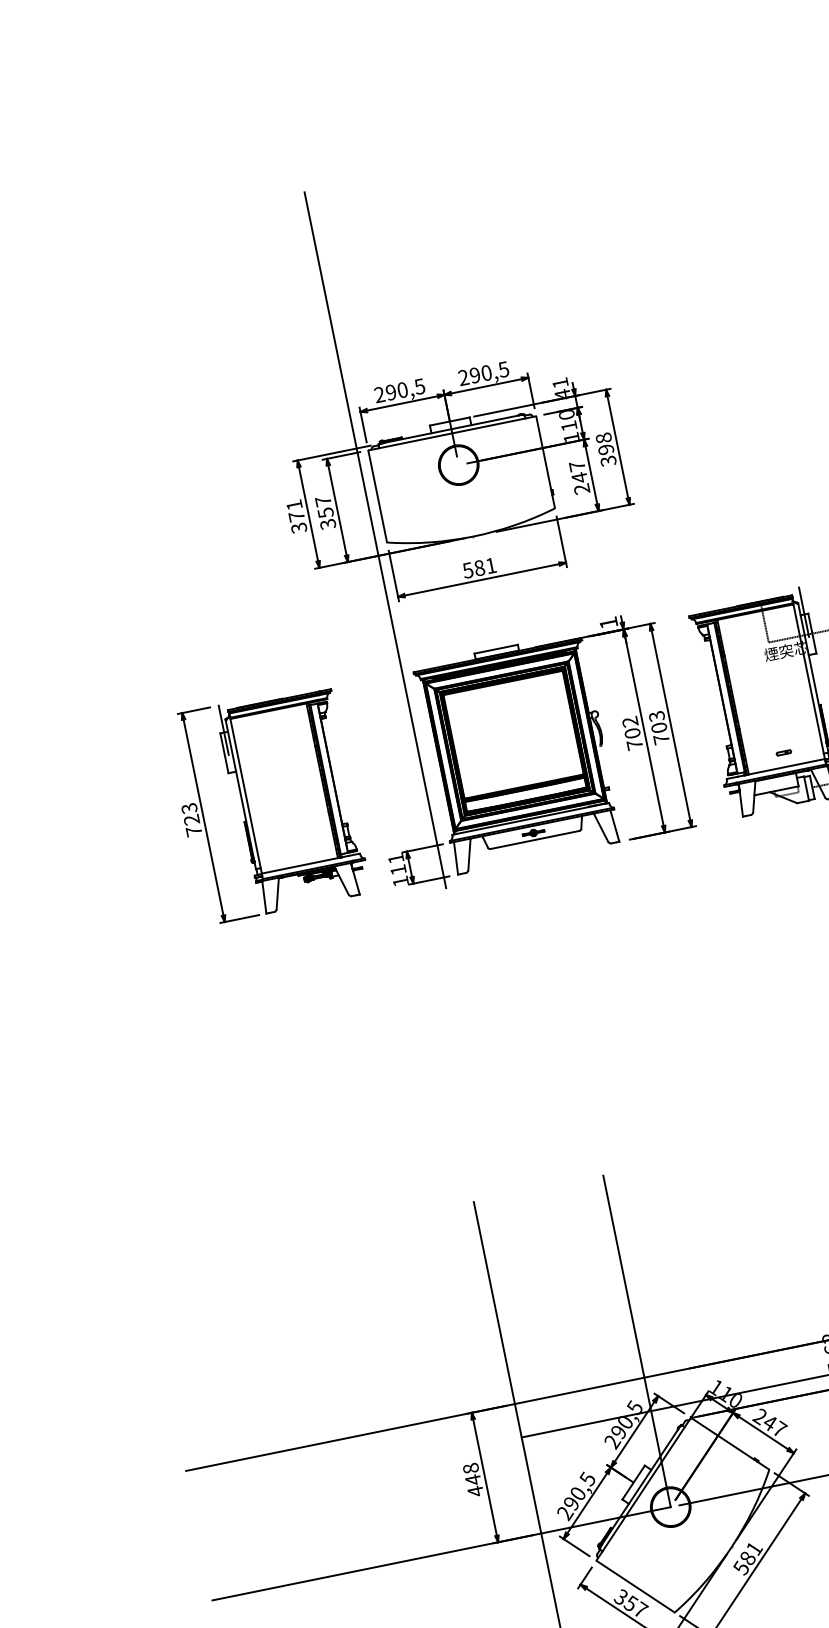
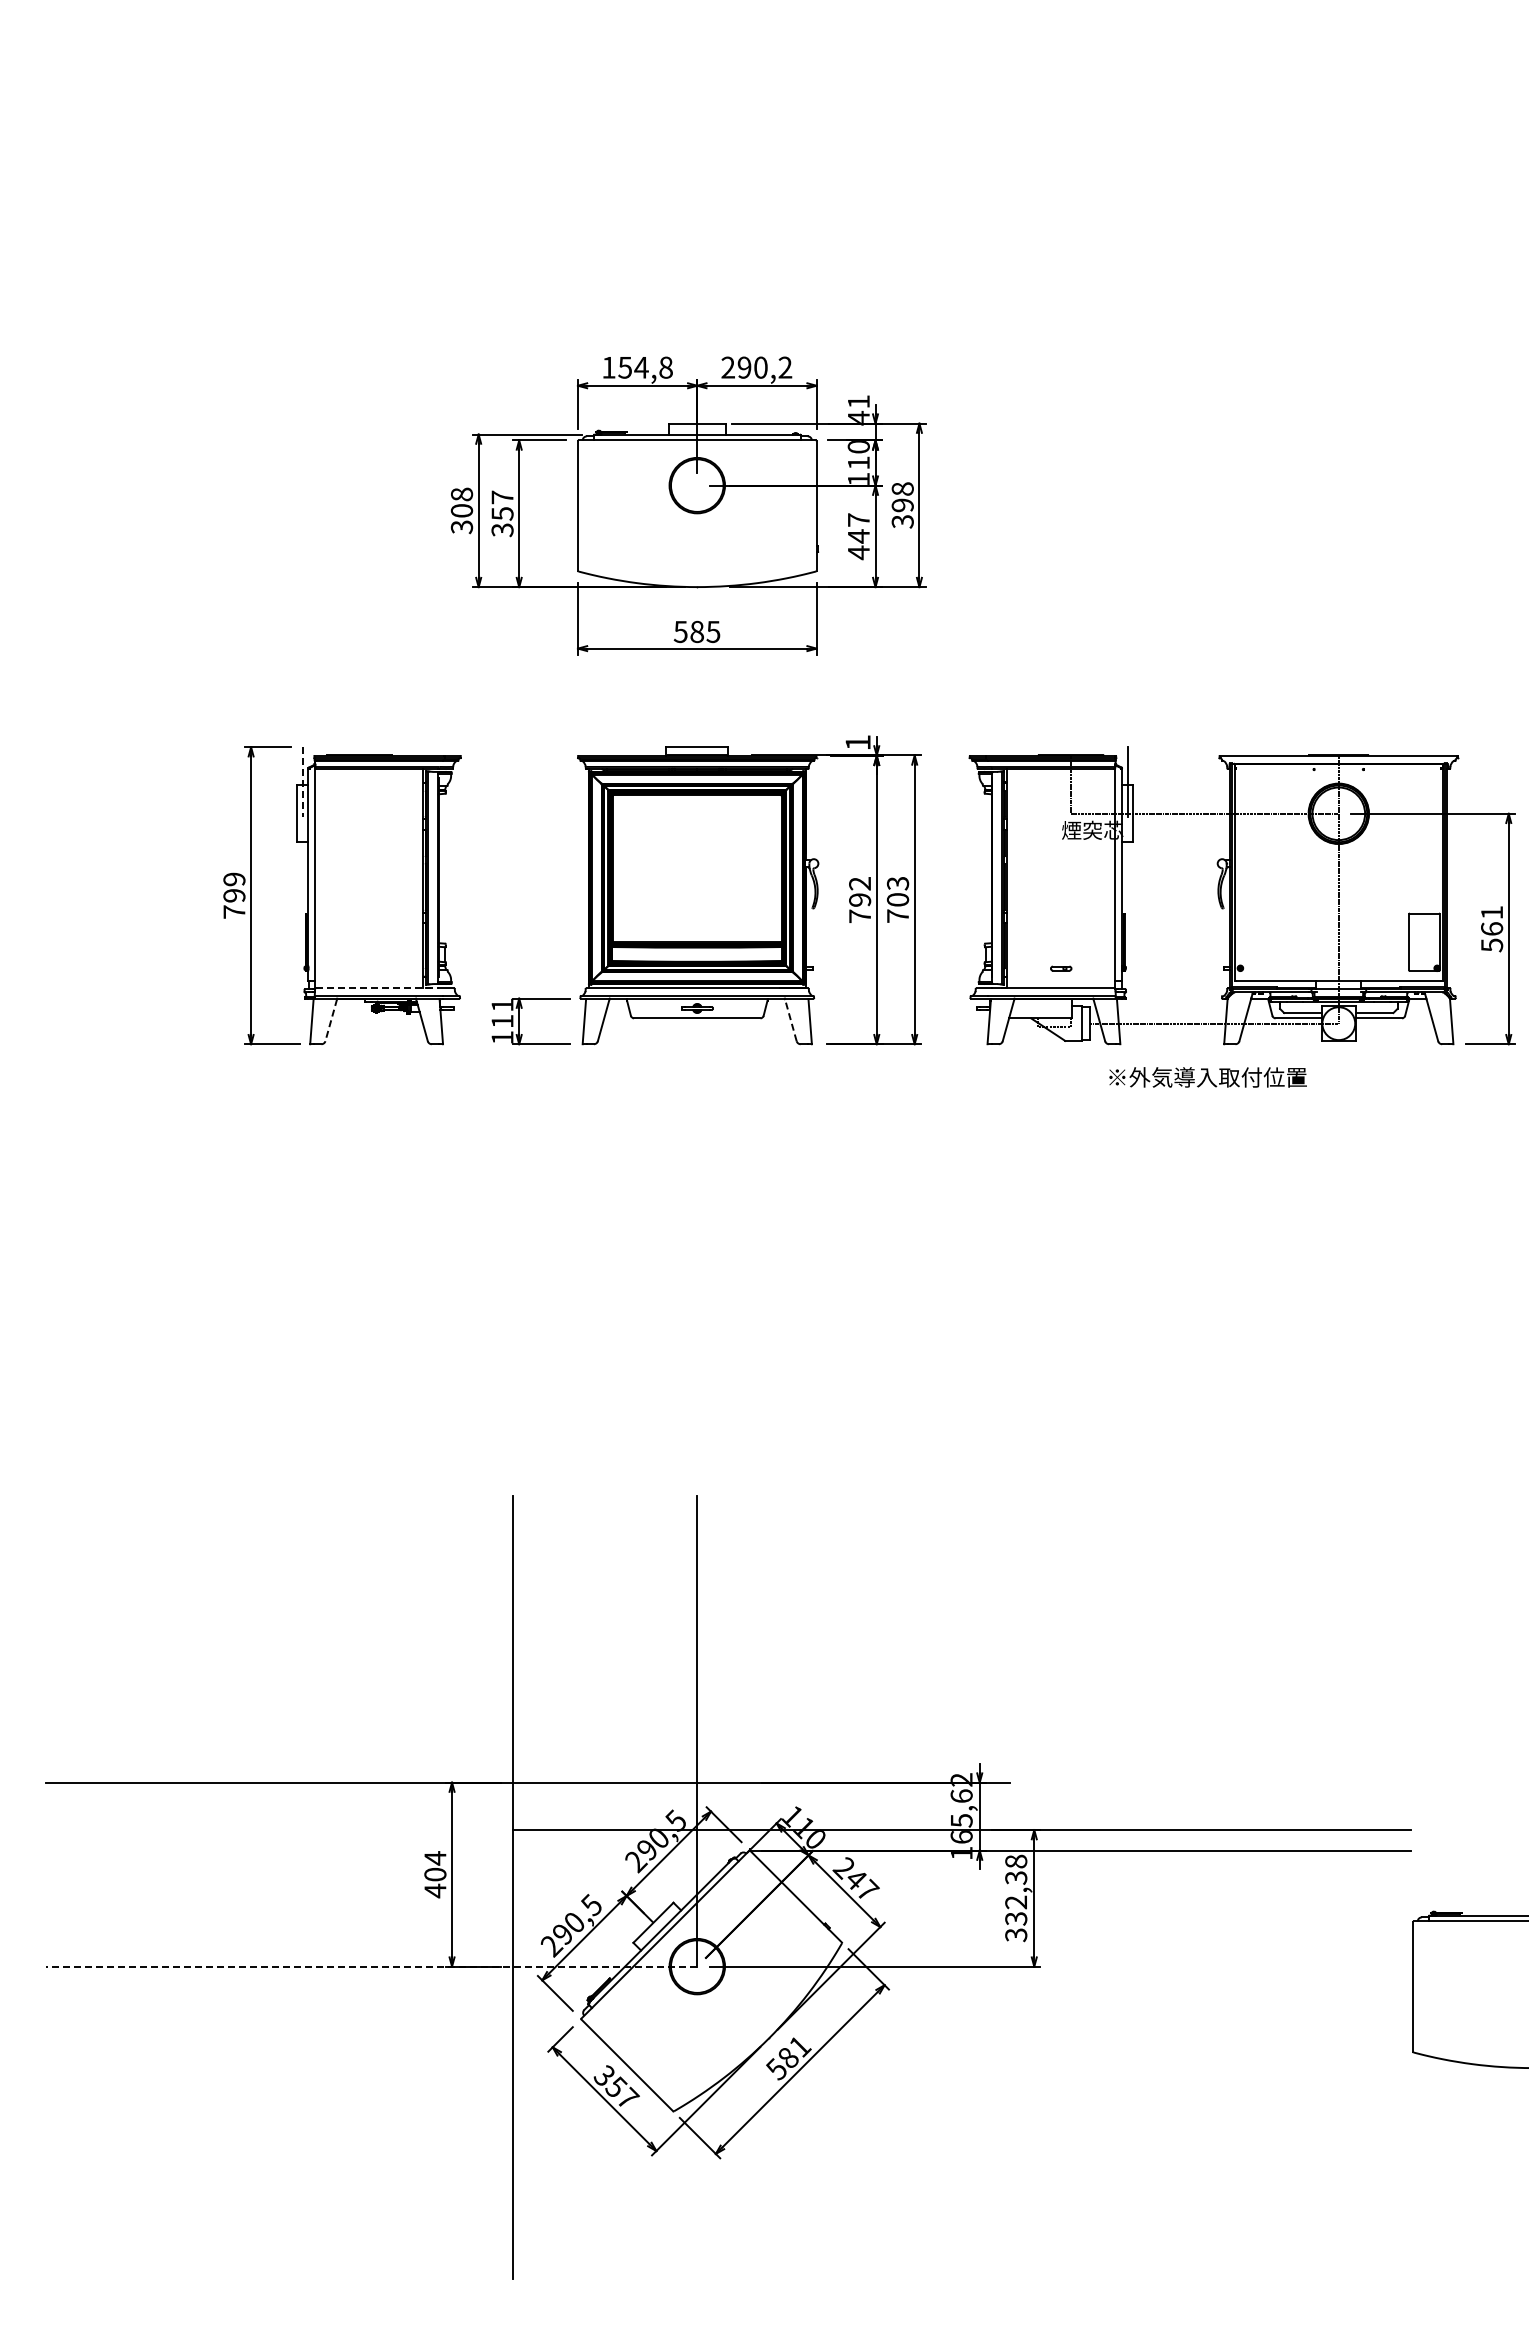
text: (503, 369) -> (785, 367), 290,5 -> 290,2
text: (399, 390) -> (637, 367), 290,5 -> 154,8
text: (581, 489) -> (858, 552), 247 -> 447
text: (295, 510) -> (461, 502), 371 -> 308
line: (375, 539) -> (562, 564), removed
text: (491, 566) -> (713, 632), 581 -> 585
line: (223, 730) -> (302, 782), solid -> dashed
text: (632, 732) -> (860, 899), 702 -> 792
text: (190, 814) -> (234, 887), 723 -> 799
line: (600, 828) -> (790, 1020), solid -> dashed
line: (305, 864) -> (377, 988), solid -> dashed
line: (277, 893) -> (331, 1020), solid -> dashed
text: (472, 1474) -> (435, 1866), 448 -> 404
line: (441, 1553) -> (371, 1966), solid -> dashed

